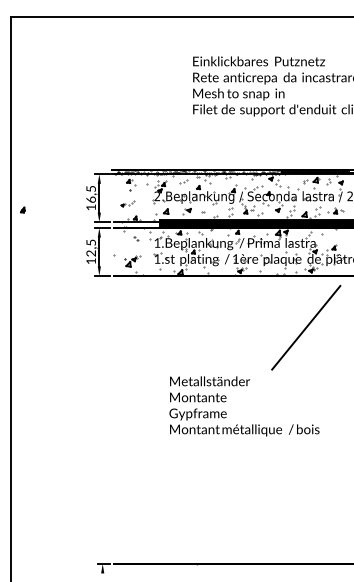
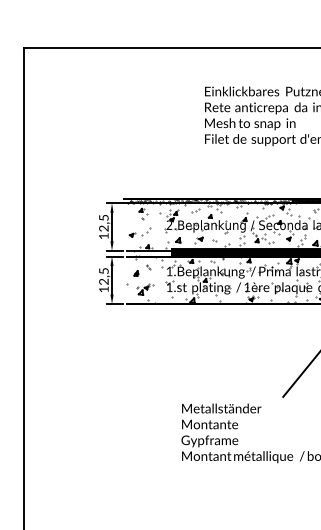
text: (90, 199) -> (103, 228), 16,5 -> 12,5
part: (127, 203) -> (139, 232), size x1.67
part: (22, 209) -> (135, 272), moved

